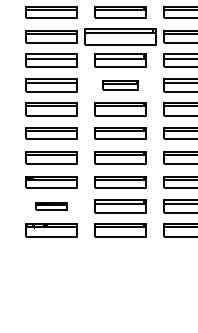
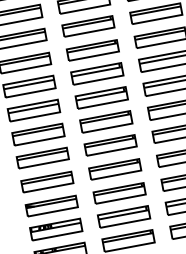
part: (120, 36) -> (92, 50), size x0.71
part: (120, 85) -> (101, 98), size x1.43
part: (51, 206) -> (56, 229), size x1.67

